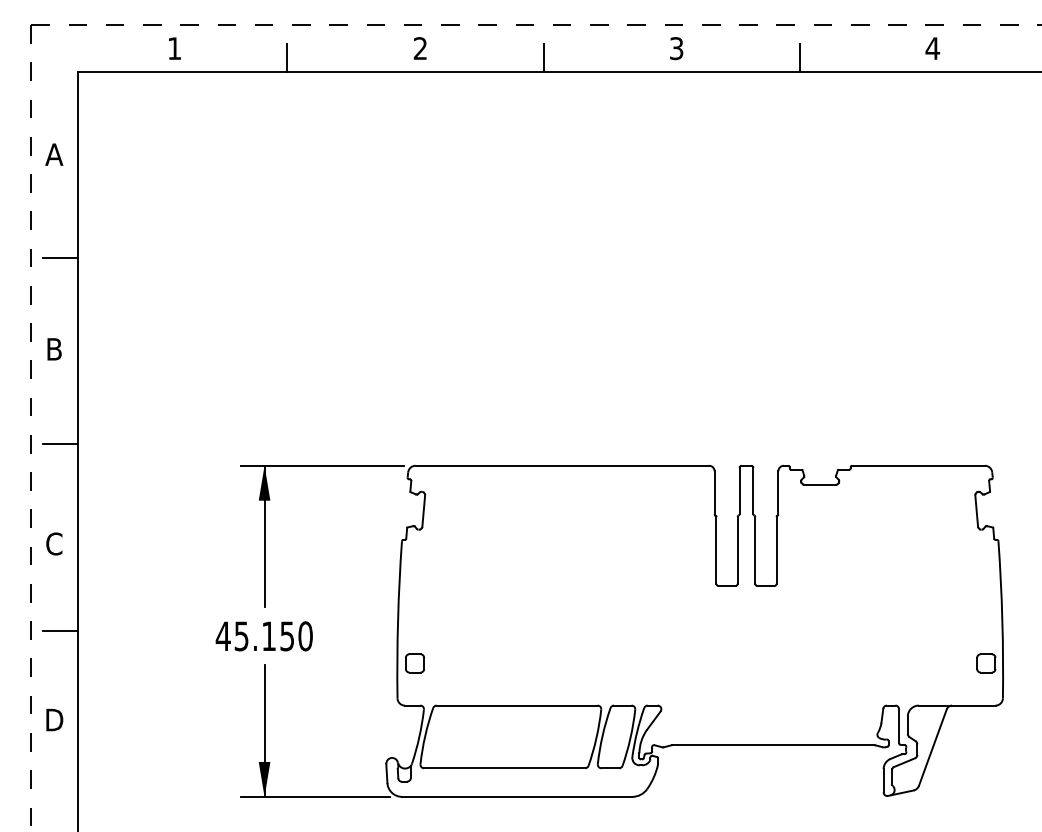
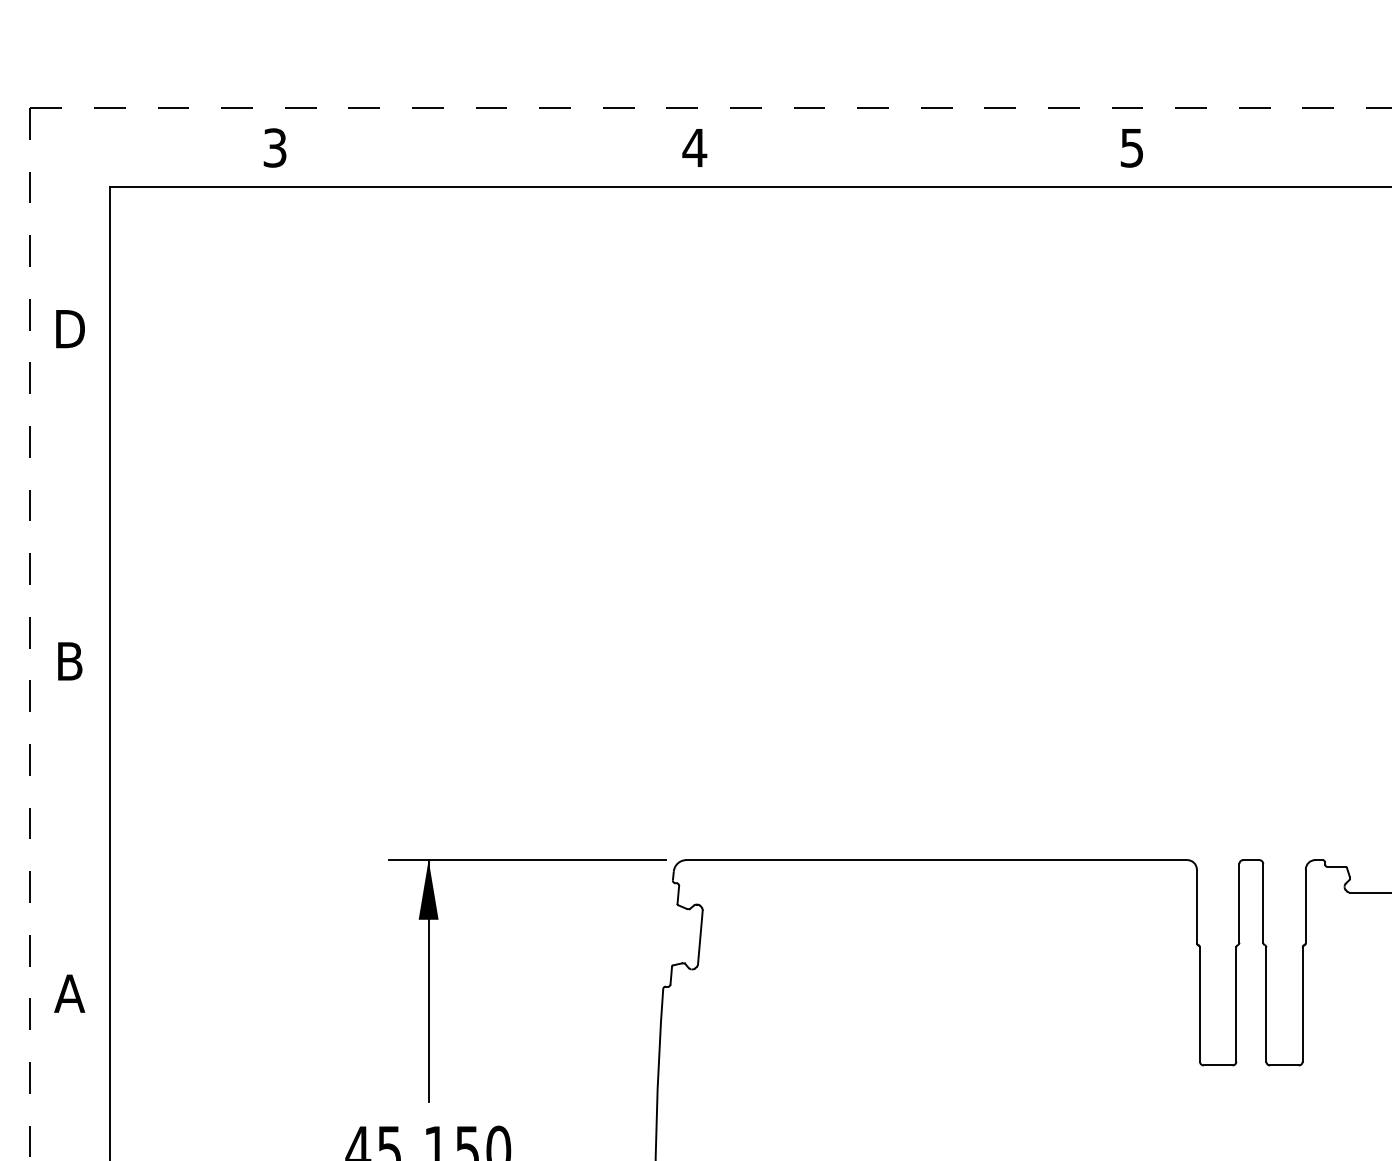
text: (174, 48) -> (274, 147), 1 -> 3
text: (420, 48) -> (694, 147), 2 -> 4
text: (676, 48) -> (1131, 147), 3 -> 5
line: (287, 57) -> (467, 163), removed
line: (543, 57) -> (904, 163), removed
line: (799, 57) -> (1341, 163), removed
text: (54, 154) -> (70, 328), A -> D
line: (60, 257) -> (80, 504), removed
line: (60, 444) -> (80, 823), removed
text: (54, 543) -> (70, 992), C -> A
line: (60, 630) -> (80, 1141), removed

